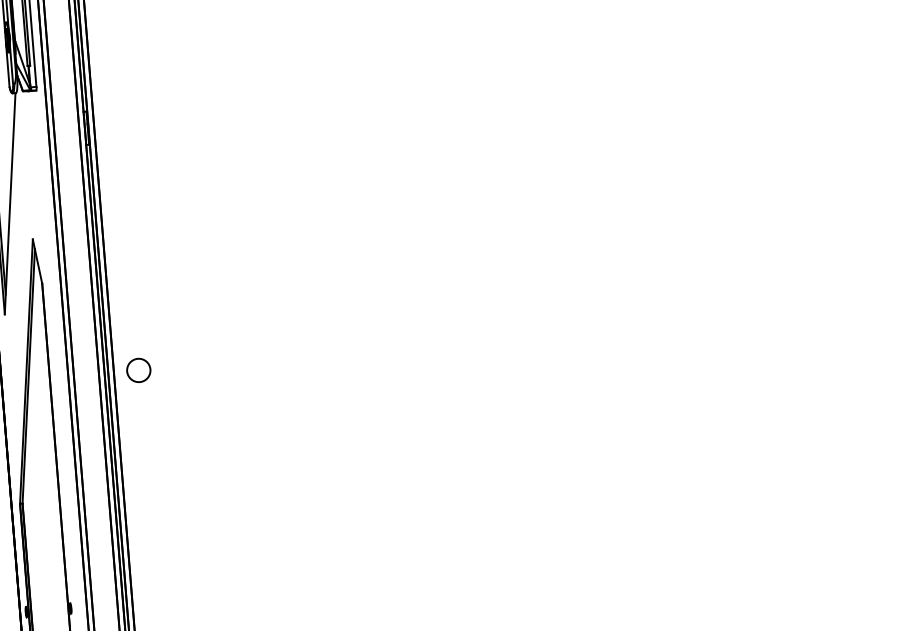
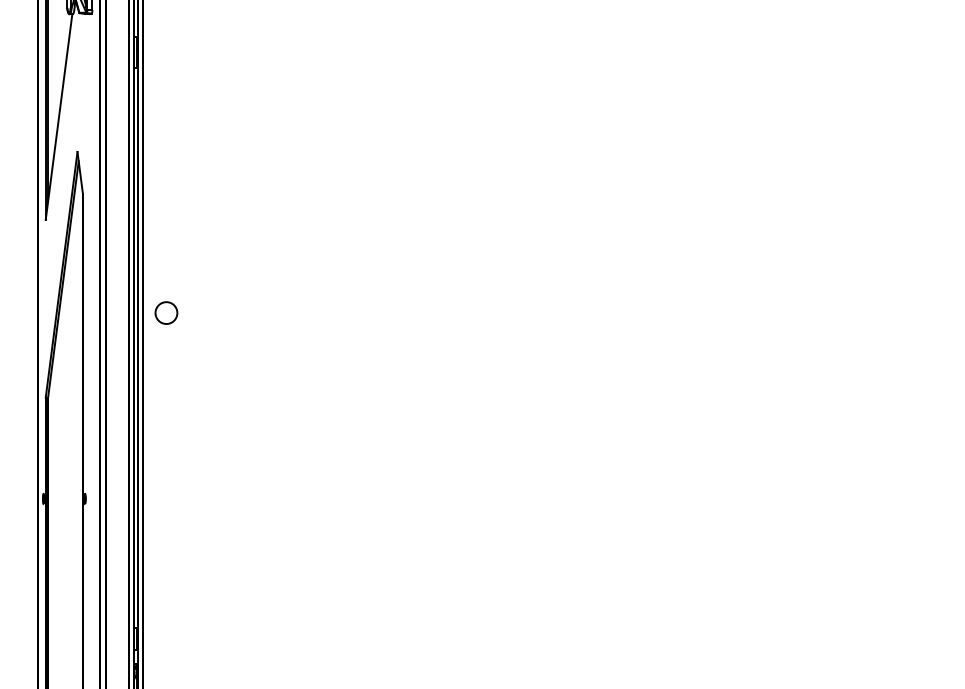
circle: (138, 369) -> (166, 312), moved

